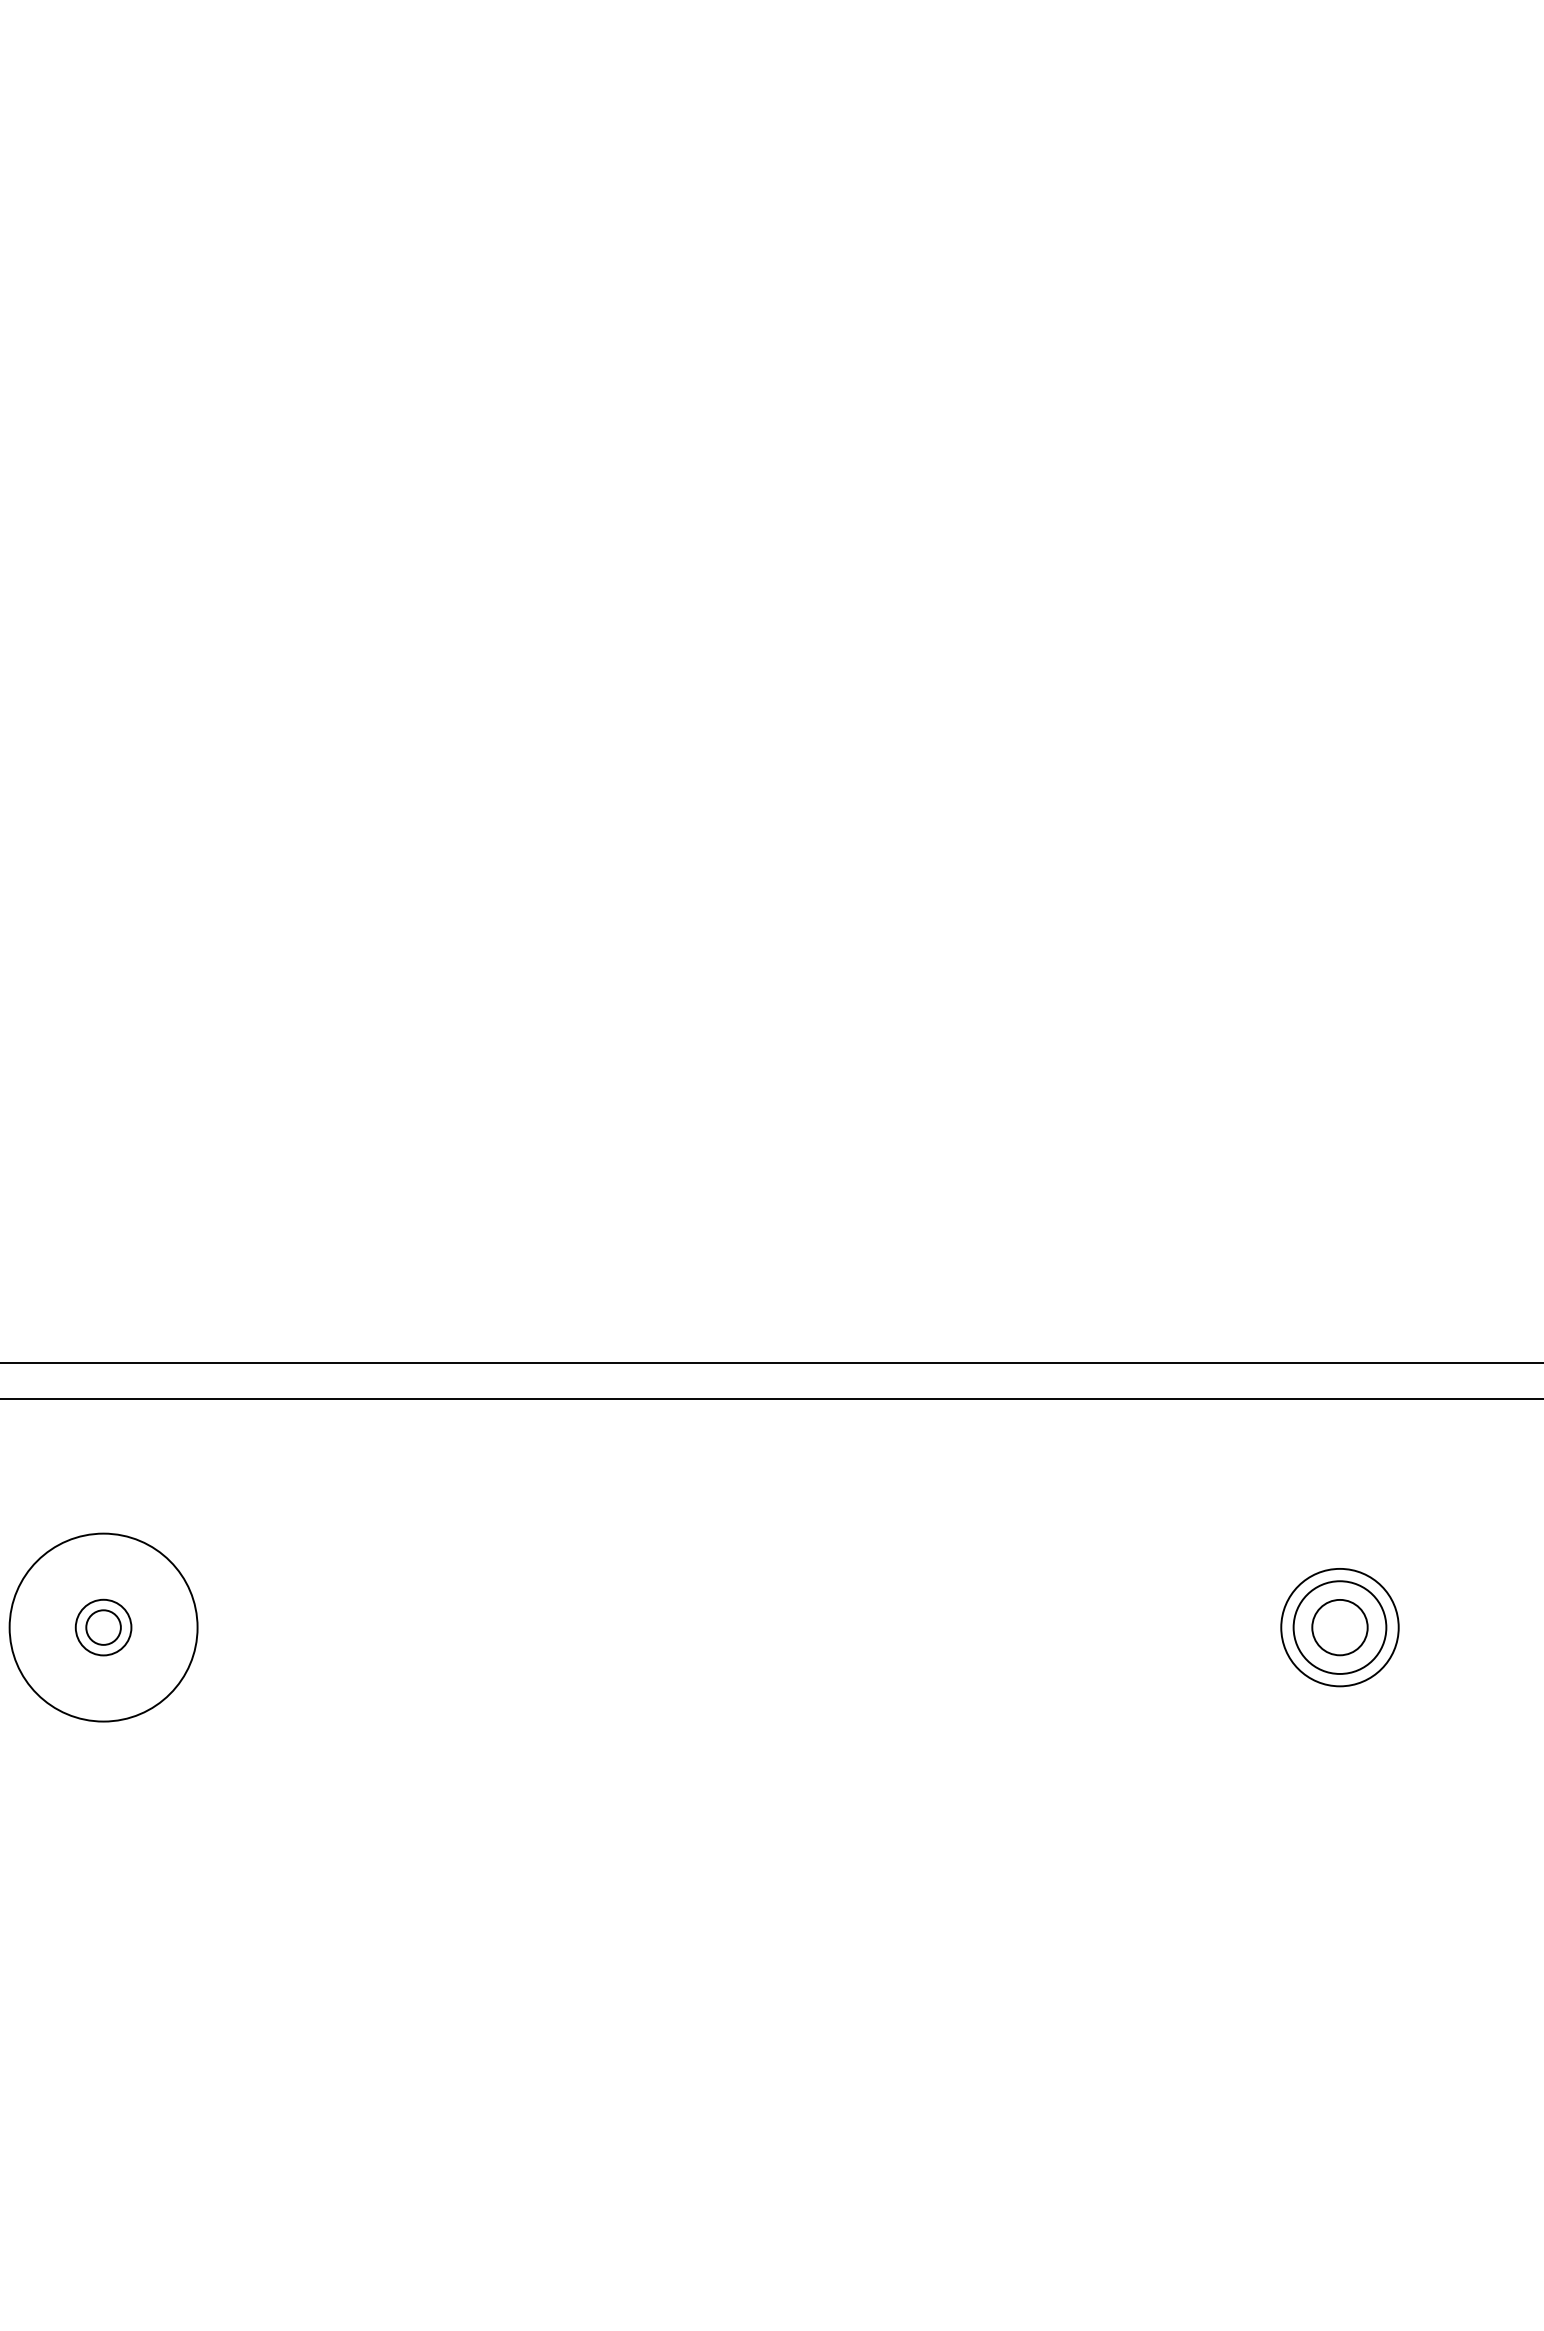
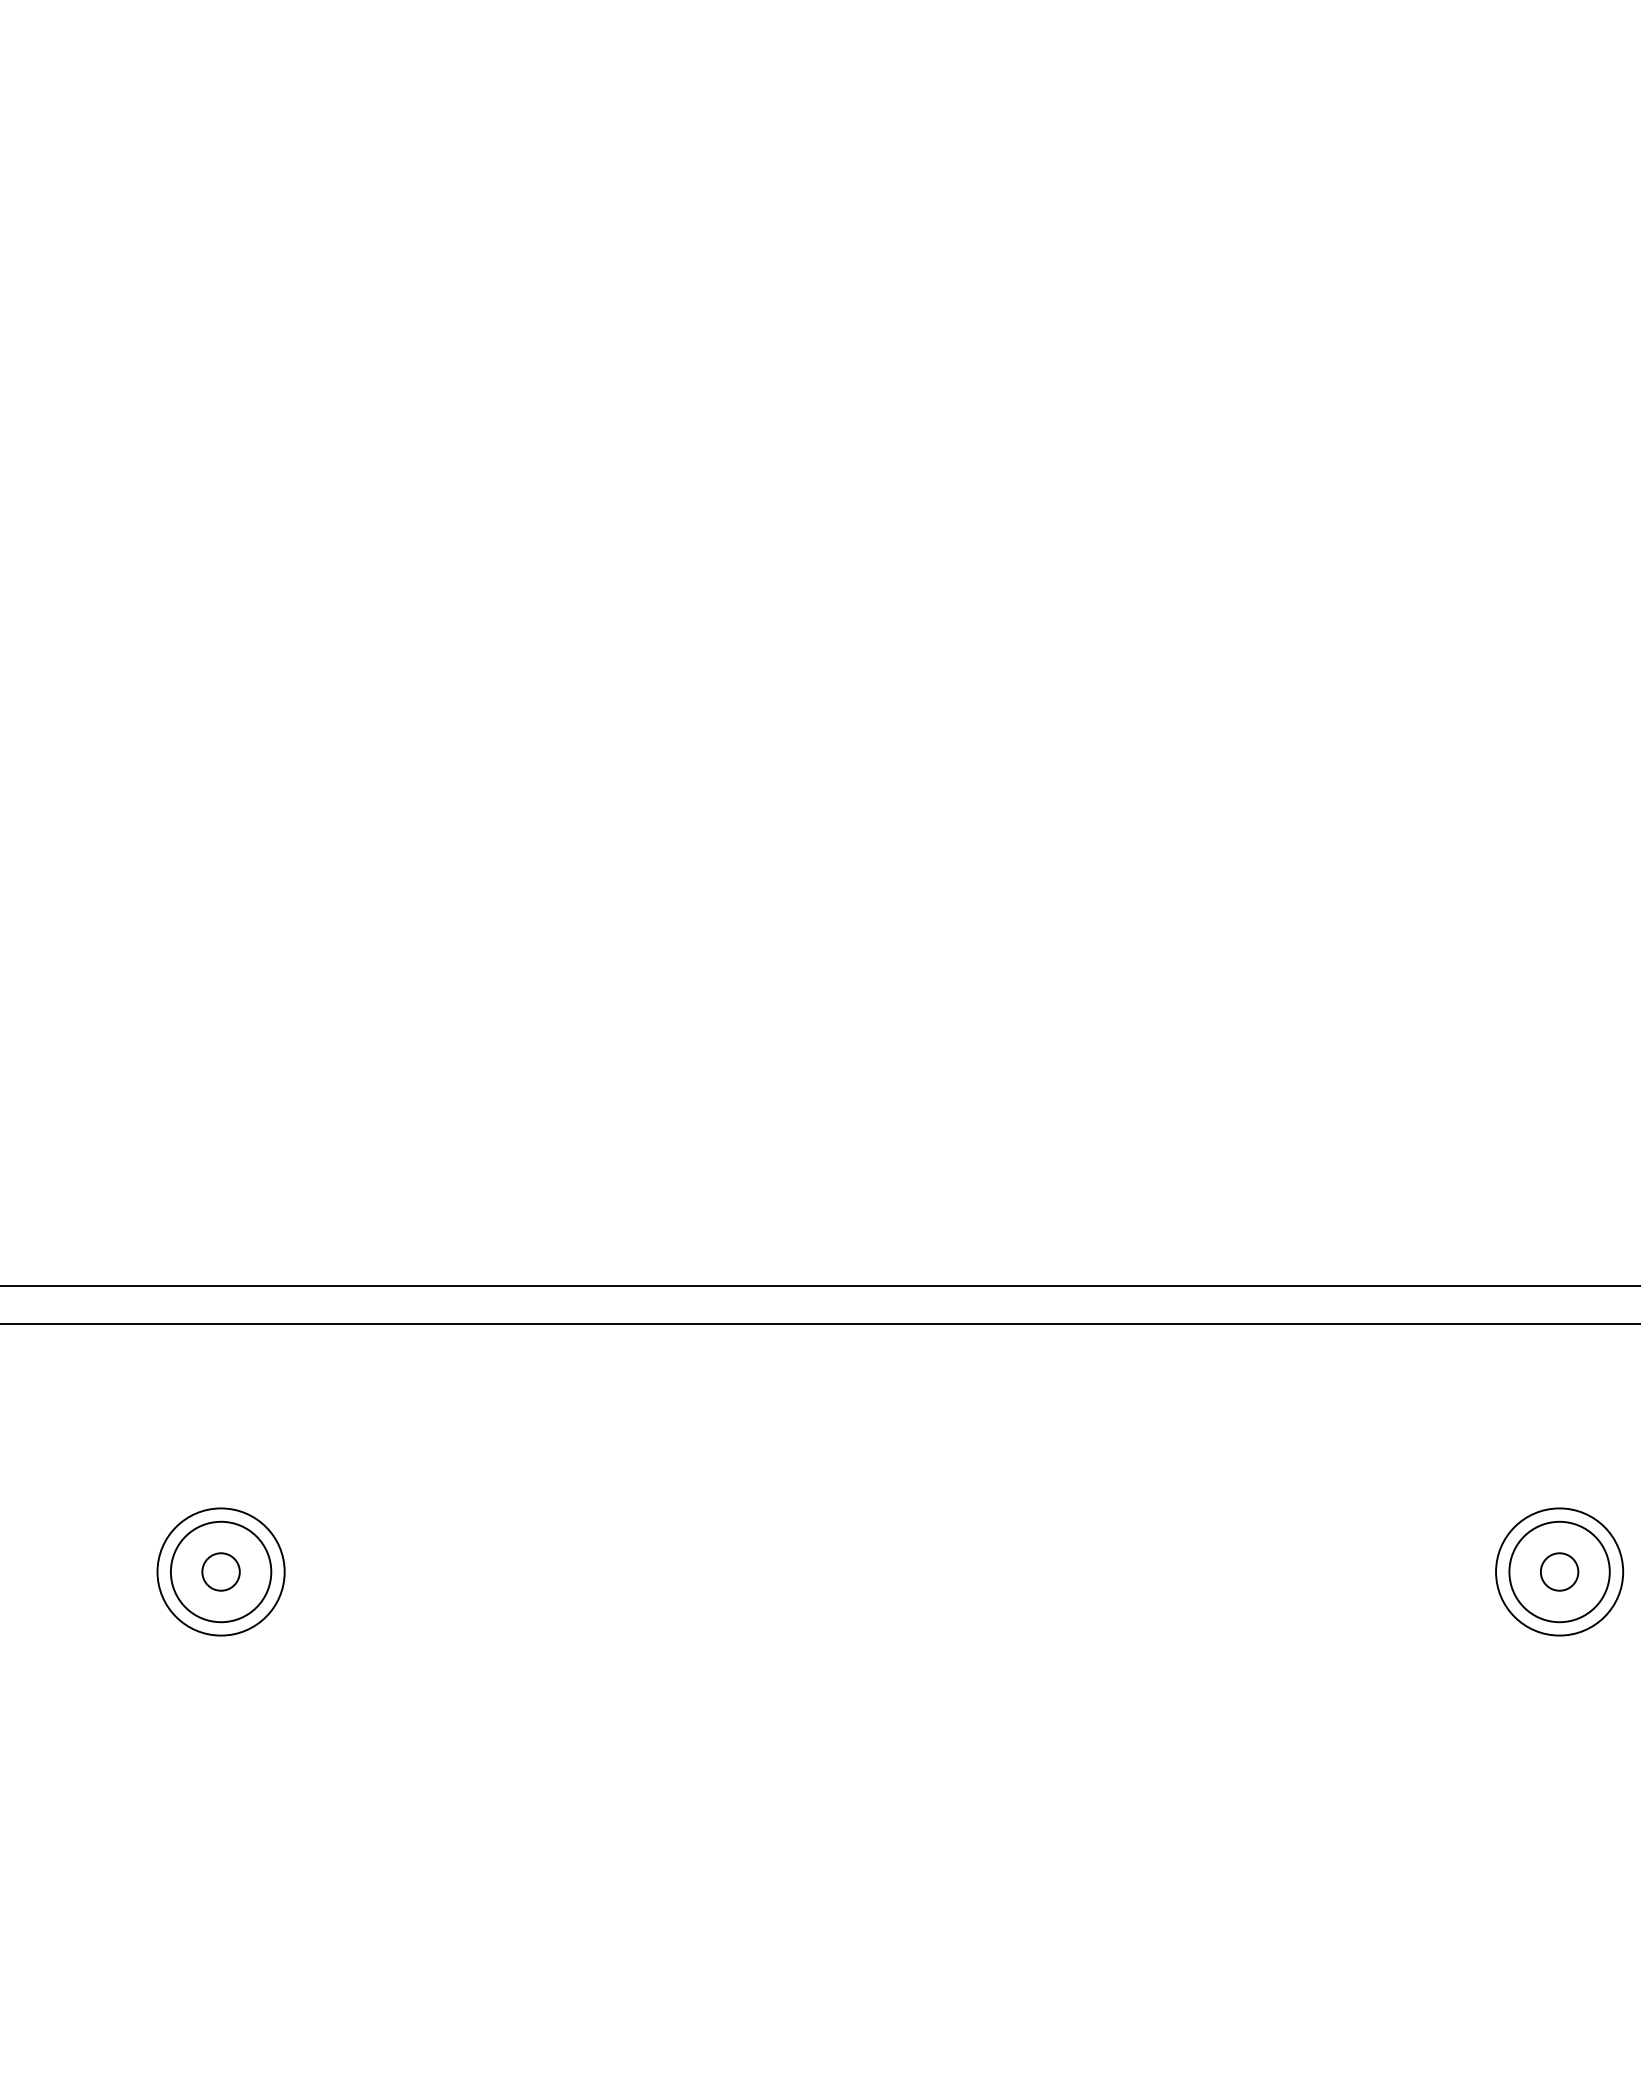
circle: (103, 1627) -> (220, 1571), size x0.62
circle: (103, 1627) -> (220, 1571), size x1.67
circle: (1339, 1627) -> (1559, 1571), size x0.62

